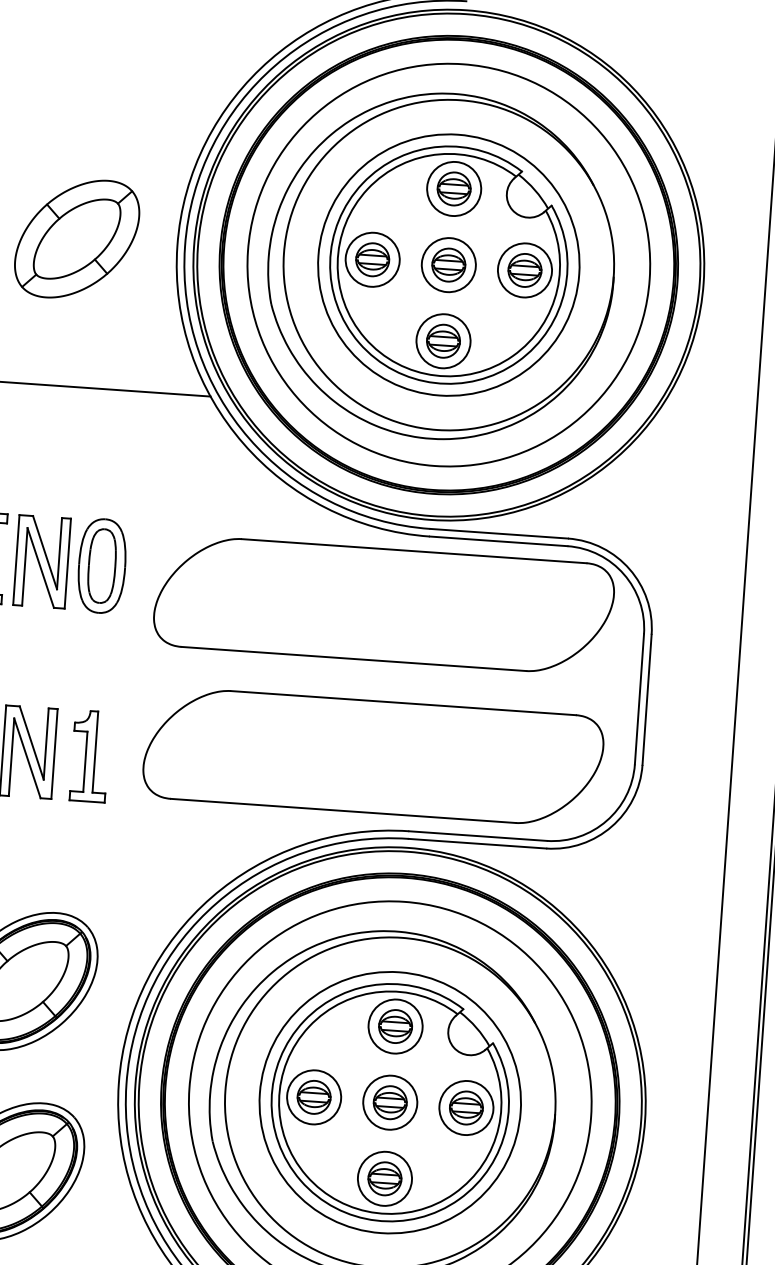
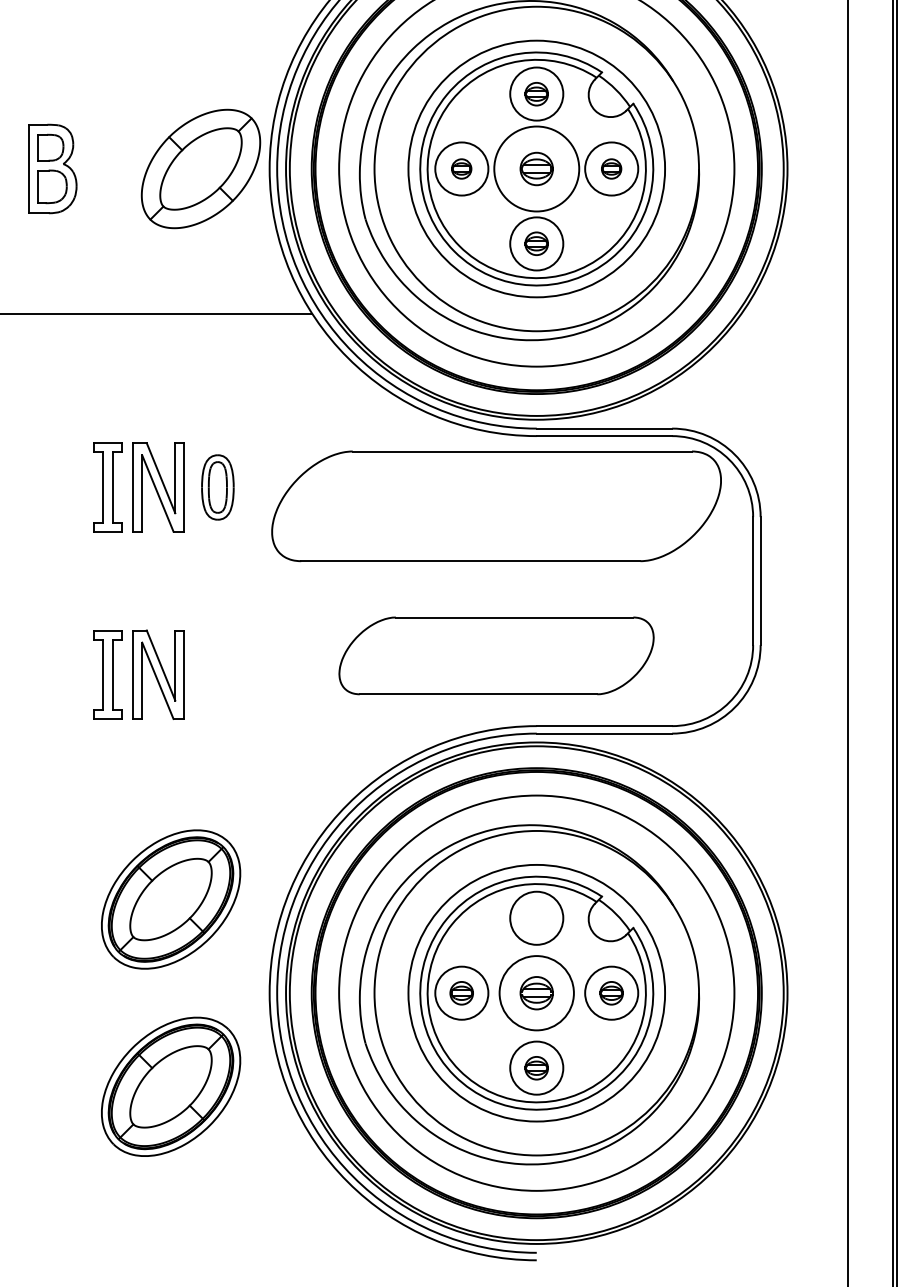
part: (453, 189) -> (536, 94), size x0.7
part: (76, 238) -> (200, 168), moved
part: (372, 259) -> (461, 168), size x0.6
circle: (448, 264) -> (536, 168), size x1.6
part: (524, 269) -> (611, 168), size x0.6
part: (443, 340) -> (536, 243), size x0.7
part: (101, 566) -> (217, 487), size x0.7
part: (90, 756) -> (219, 674), removed
part: (373, 756) -> (496, 655), size x0.7
part: (395, 1026) -> (536, 918), removed
part: (313, 1097) -> (461, 993), size x0.7
circle: (390, 1101) -> (536, 992), size x1.4
part: (466, 1108) -> (611, 993), size x0.7
part: (384, 1179) -> (536, 1068), size x0.7

